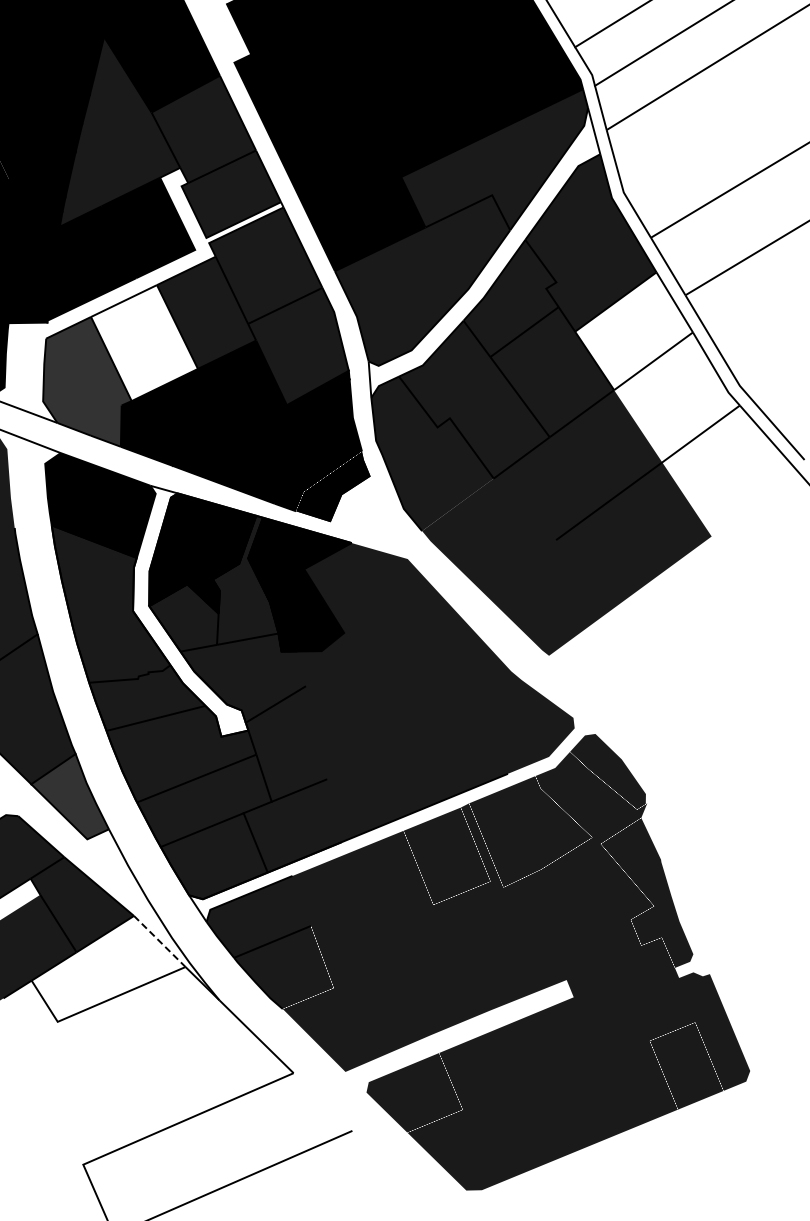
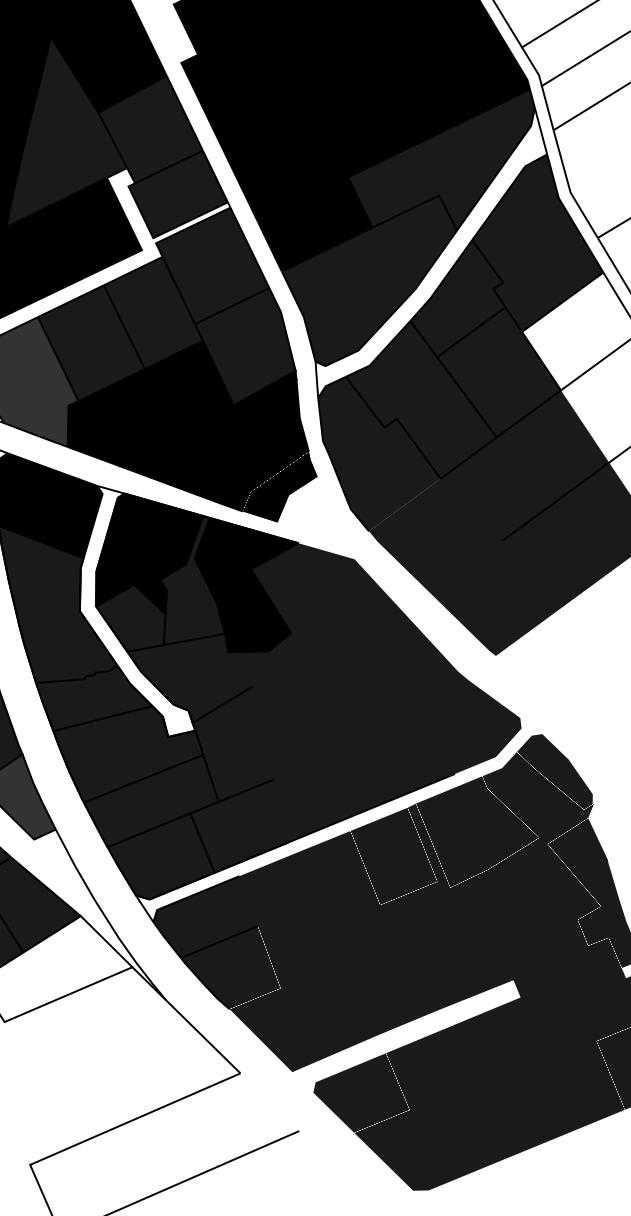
fill: (144, 343) -> (91, 343), added
line: (160, 941) -> (107, 941), dashed -> solid

